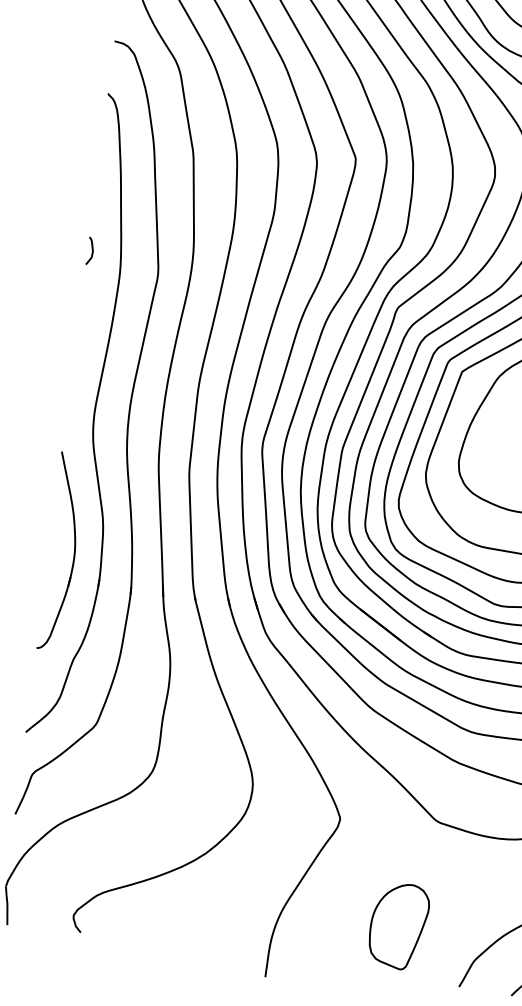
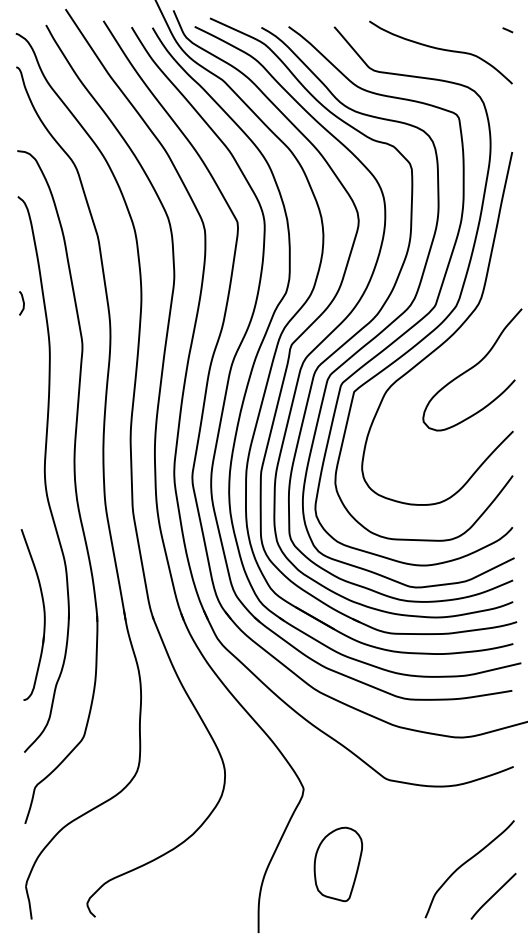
curve: (91, 250) -> (22, 302), moved
part: (73, 552) -> (43, 614), moved
part: (397, 926) -> (337, 864), moved

